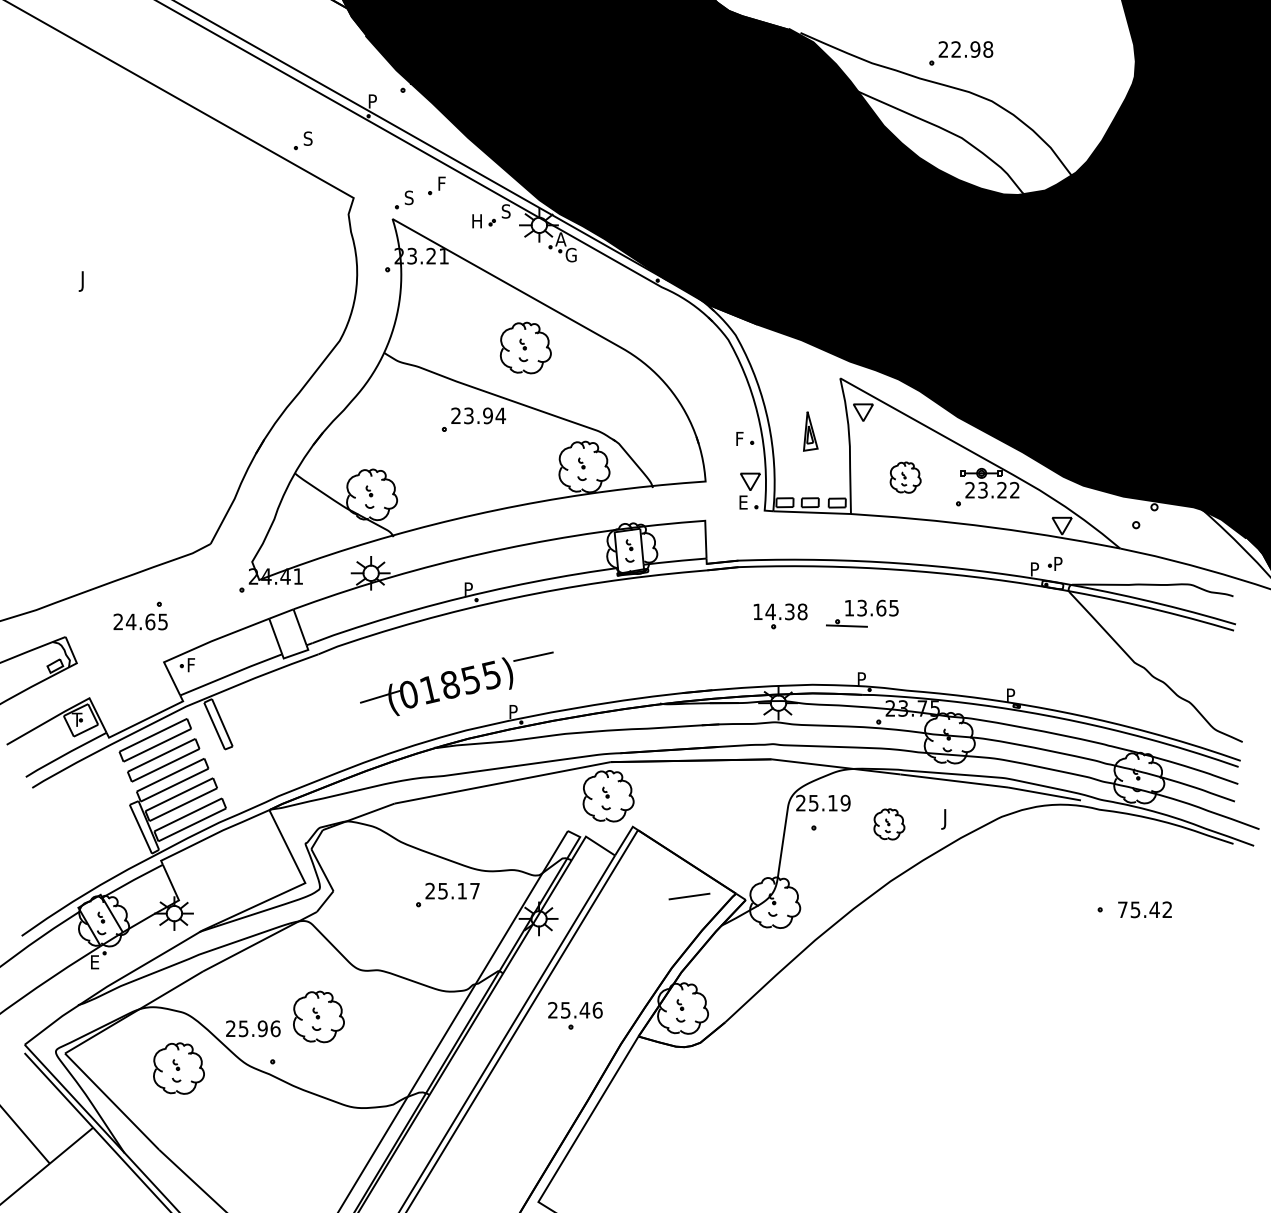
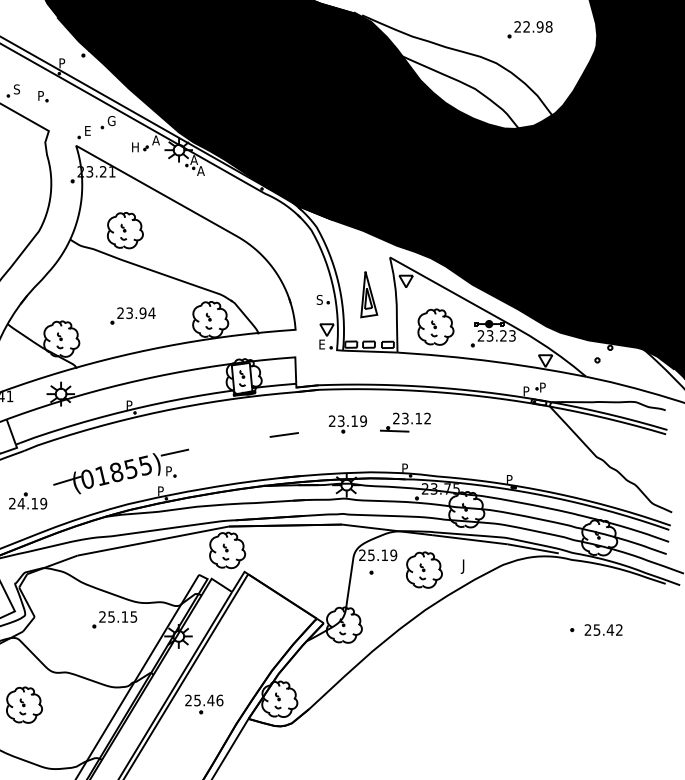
part: (961, 53) -> (530, 29), moved
part: (345, 148) -> (43, 96), added
text: (442, 183) -> (111, 120), F -> G
text: (408, 197) -> (87, 130), S -> E
text: (506, 211) -> (156, 140), S -> A
text: (570, 254) -> (200, 170), G -> A
part: (525, 347) -> (125, 230), moved
part: (473, 419) -> (132, 315), moved
part: (810, 431) -> (369, 294), size x1.67
text: (739, 438) -> (319, 299), F -> S
part: (905, 477) -> (435, 326), size x1.67
text: (1014, 490) -> (512, 336), 23.22 -> 23.23
text: (871, 607) -> (411, 418), 13.65 -> 23.12
text: (780, 611) -> (348, 420), 14.38 -> 23.19
part: (528, 684) -> (171, 472), added
part: (323, 725) -> (27, 500), added
part: (889, 824) -> (424, 570), size x1.67
text: (474, 891) -> (133, 617), 25.17 -> 25.15
line: (689, 896) -> (284, 434), moved
text: (1122, 909) -> (587, 629), 75.42 -> 25.42

